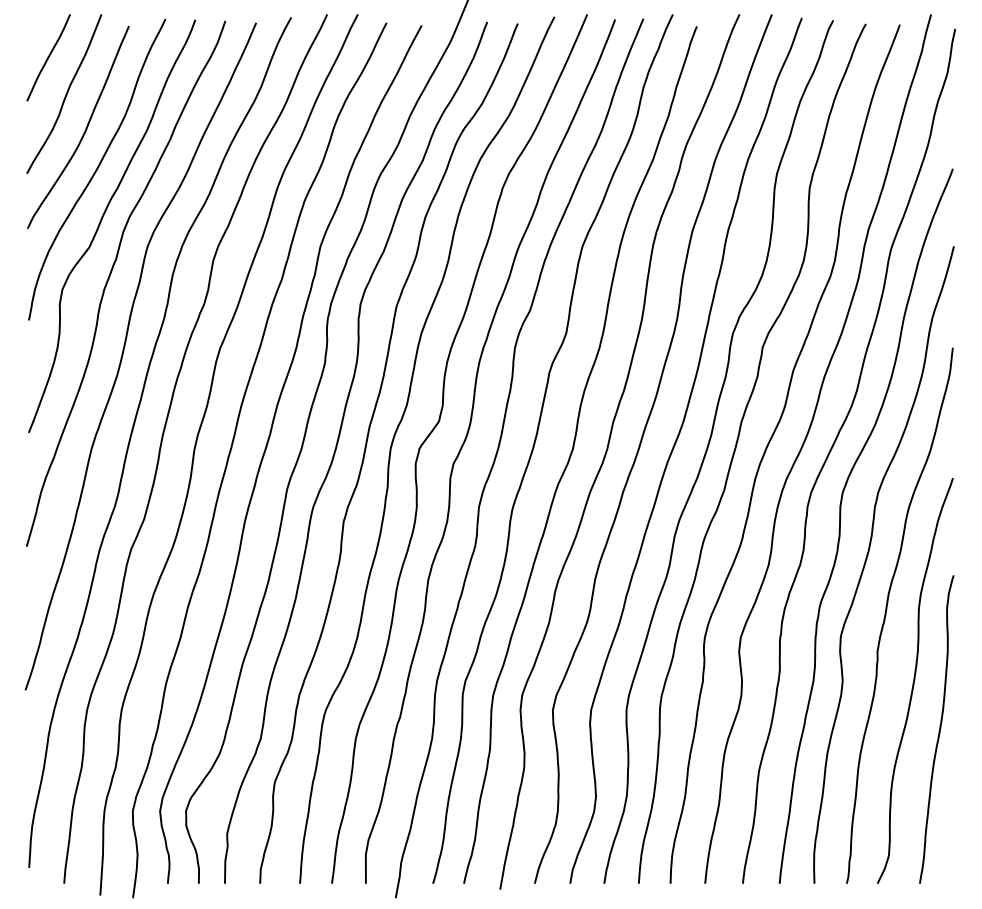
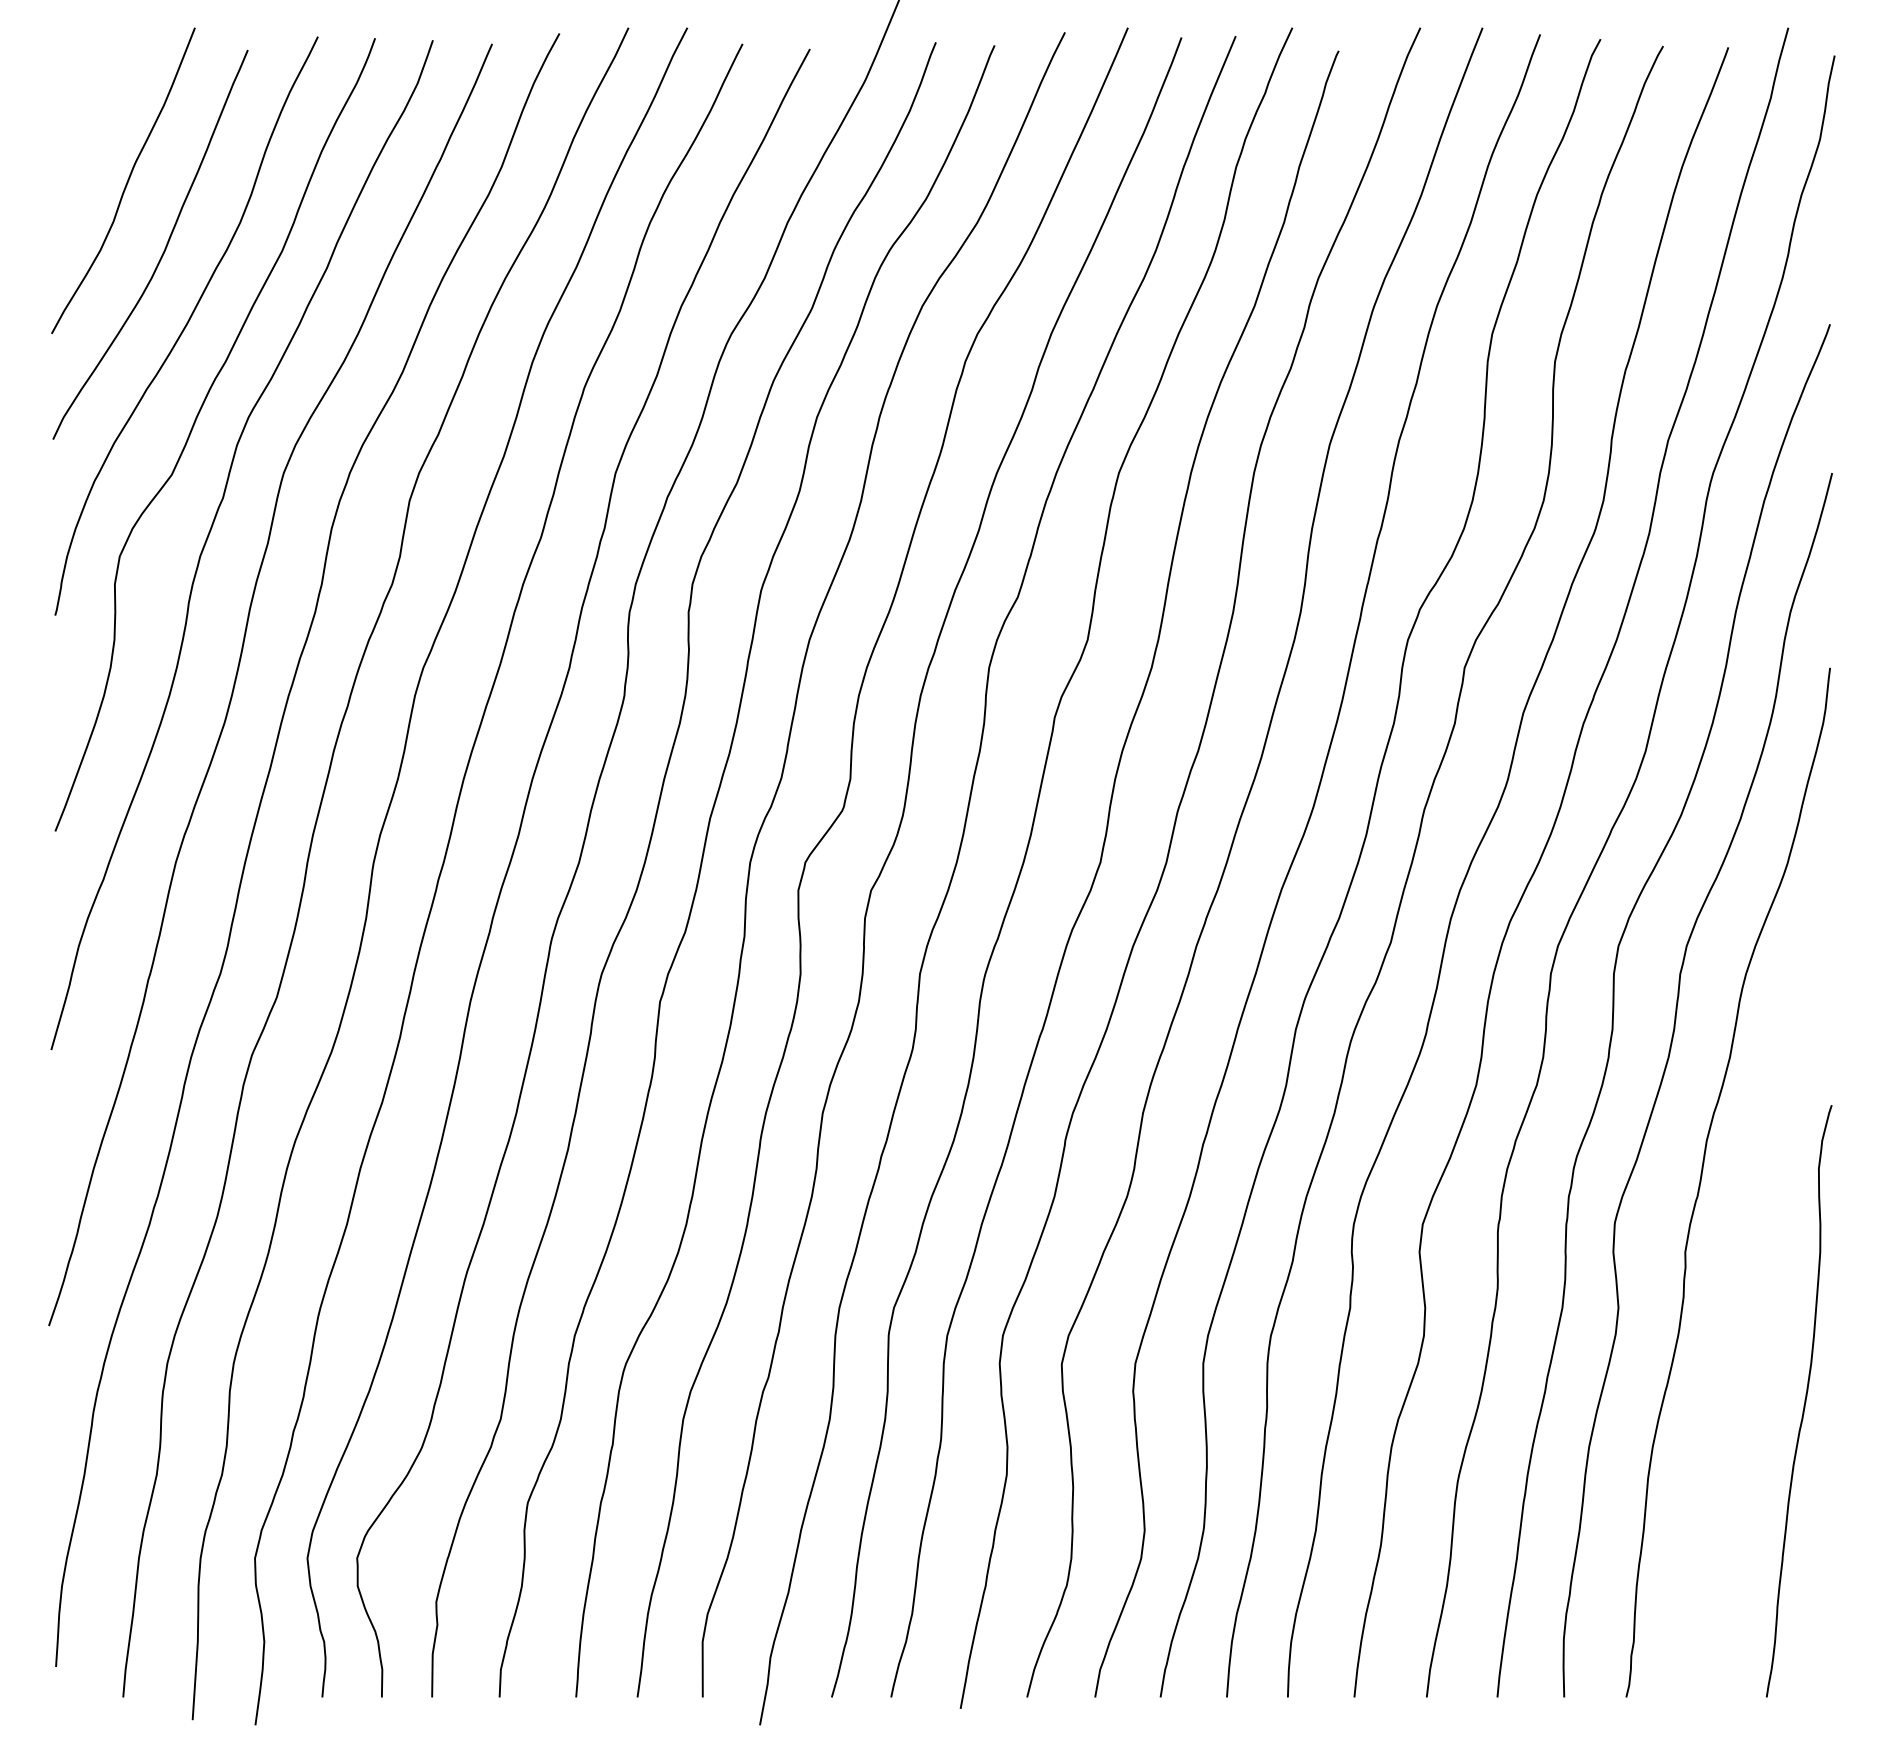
curve: (48, 57) -> (93, 110), removed
curve: (914, 680) -> (1756, 1307), removed

